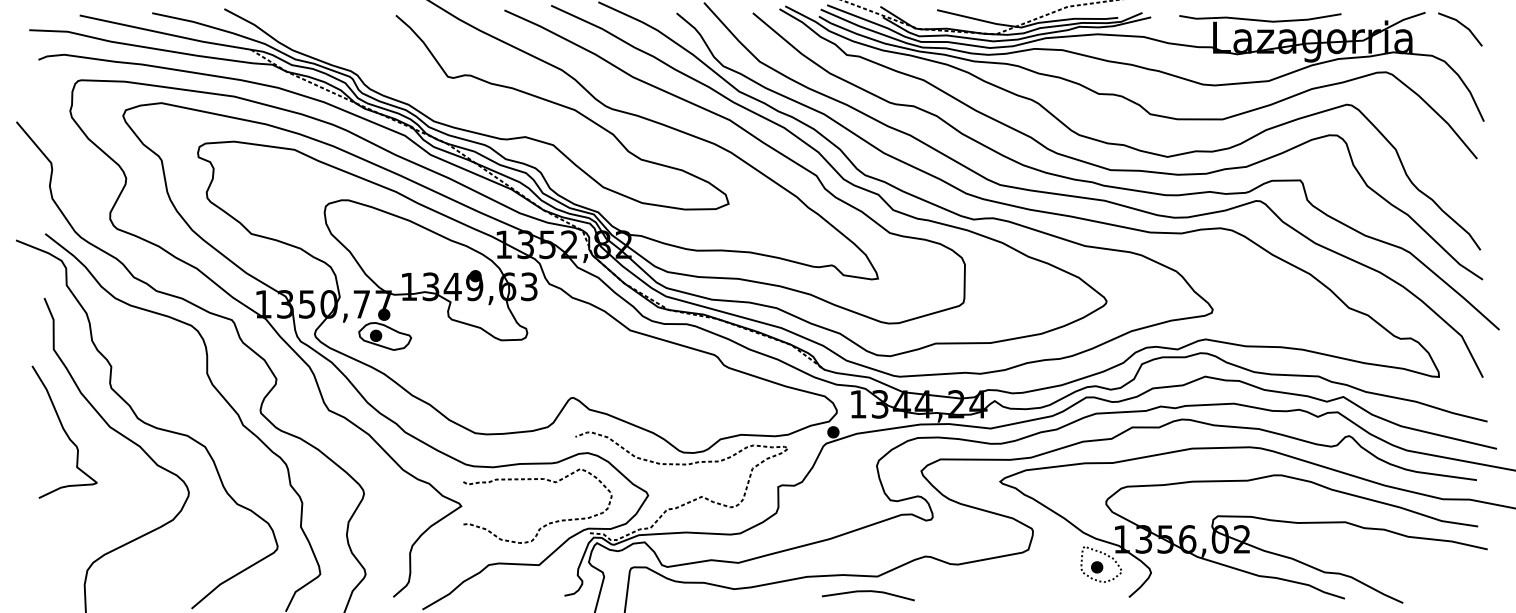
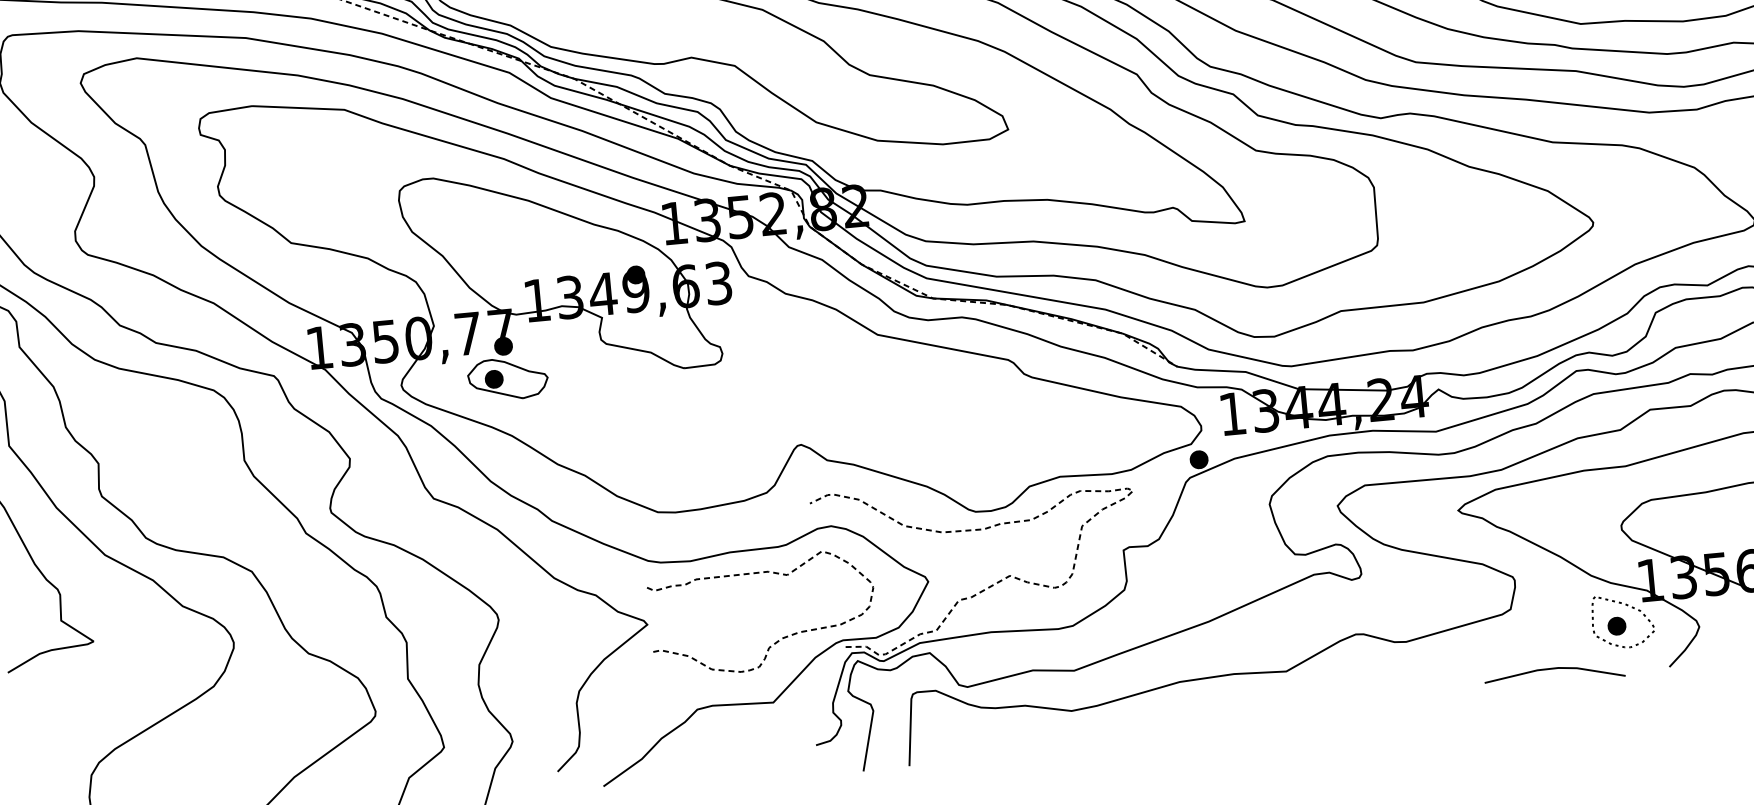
line: (868, 592) -> (1554, 670), moved

